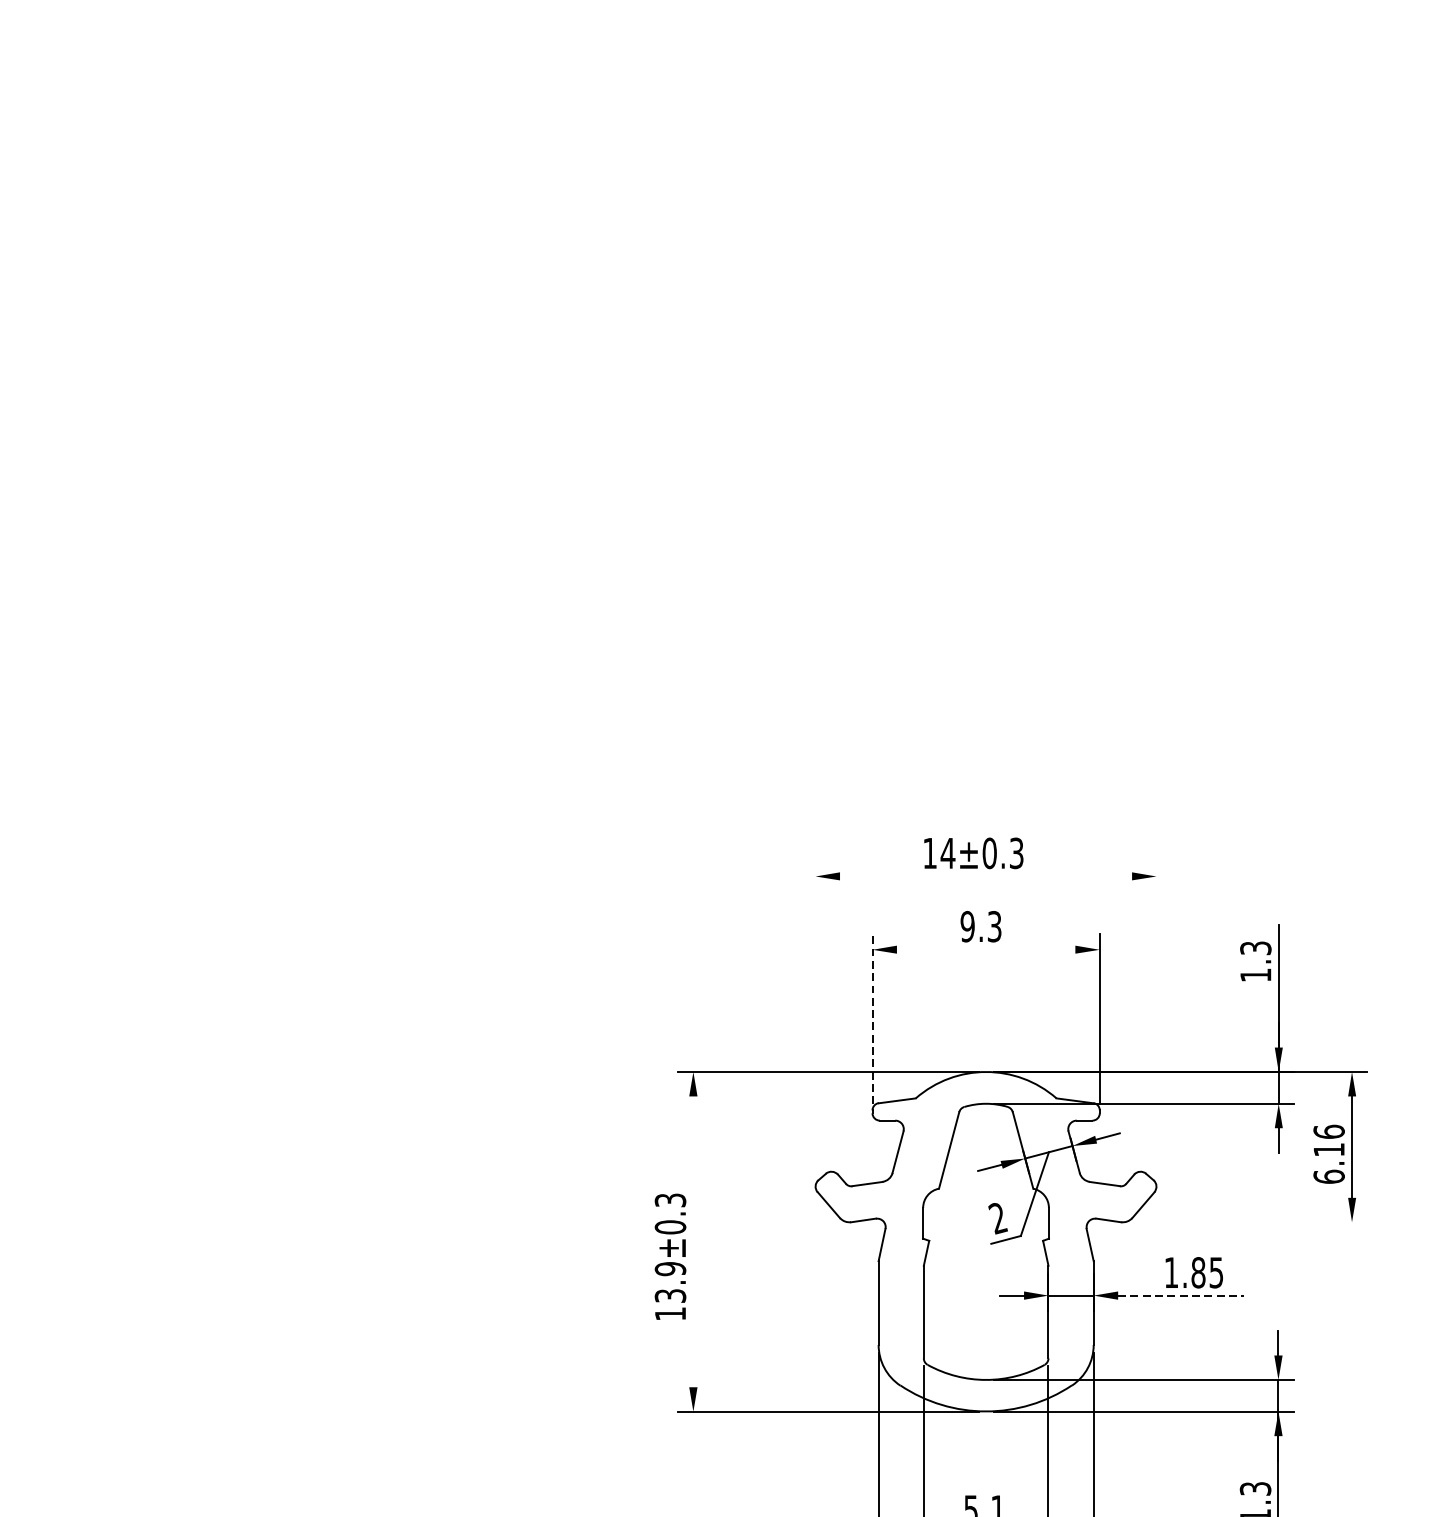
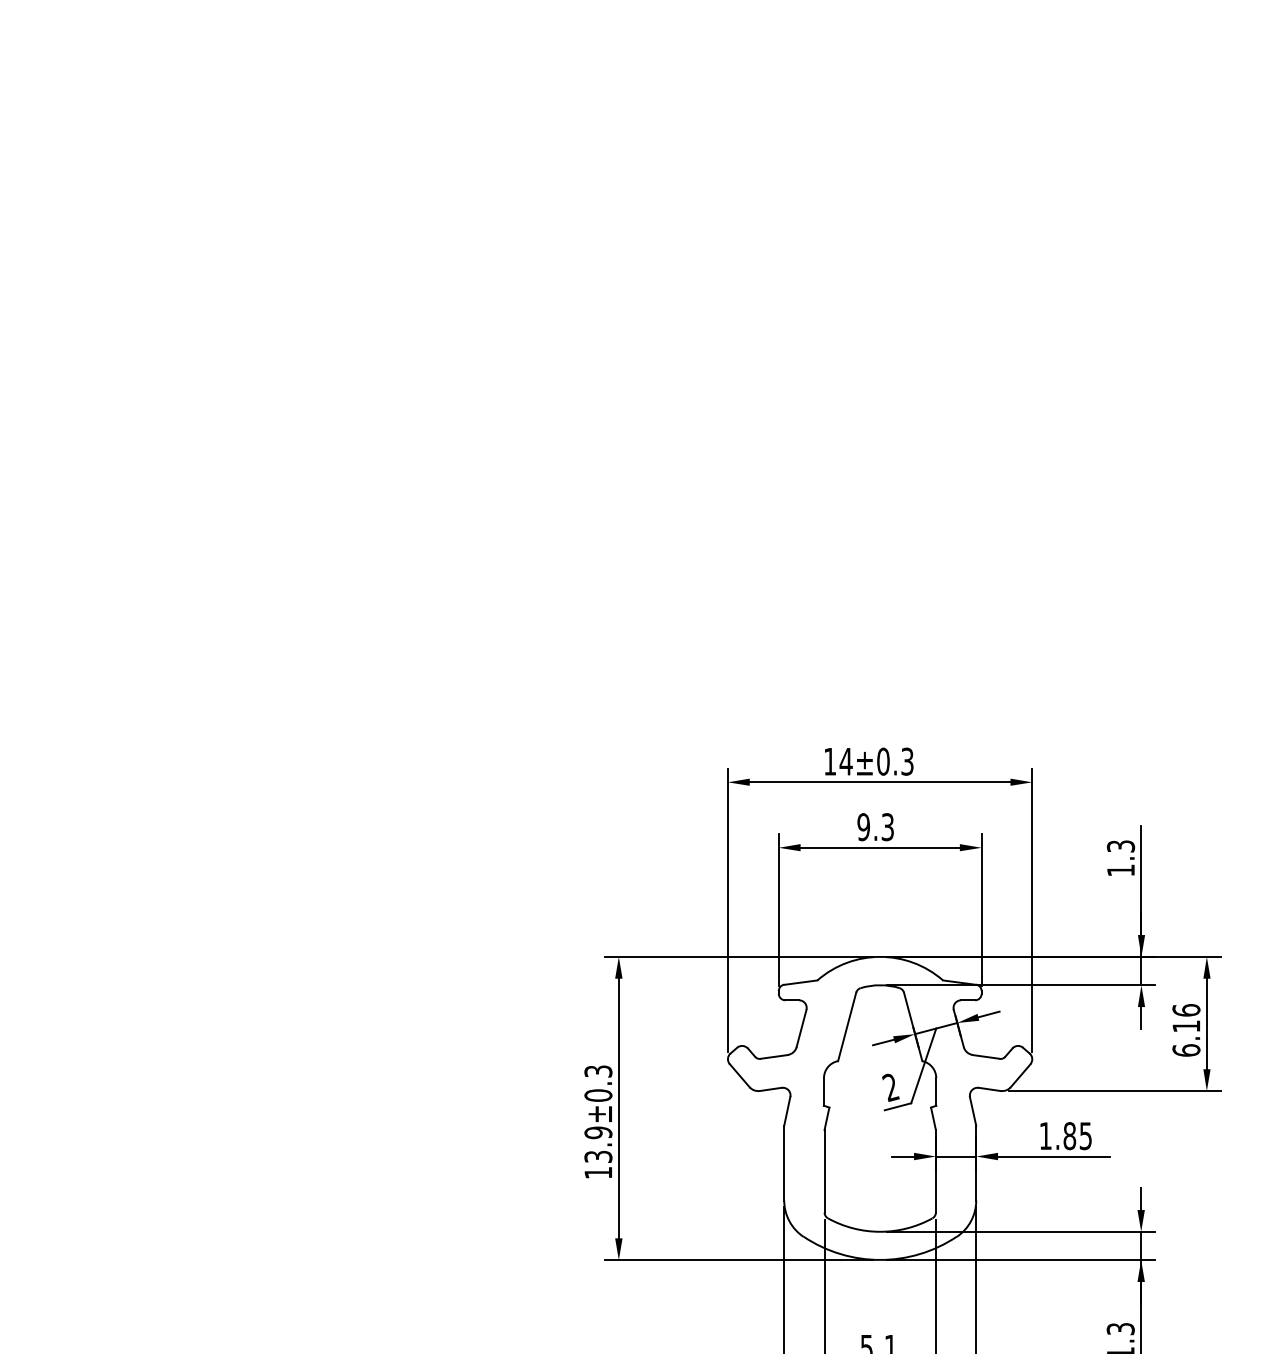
line: (985, 876) -> (879, 782), added
line: (985, 949) -> (879, 847), added
line: (872, 1018) -> (778, 909), dashed -> solid
line: (815, 1020) -> (727, 910), added
line: (1156, 1020) -> (1032, 910), added
line: (1248, 1222) -> (1114, 1091), added
line: (692, 1241) -> (618, 1108), added
line: (1181, 1295) -> (1054, 1156), dashed -> solid

